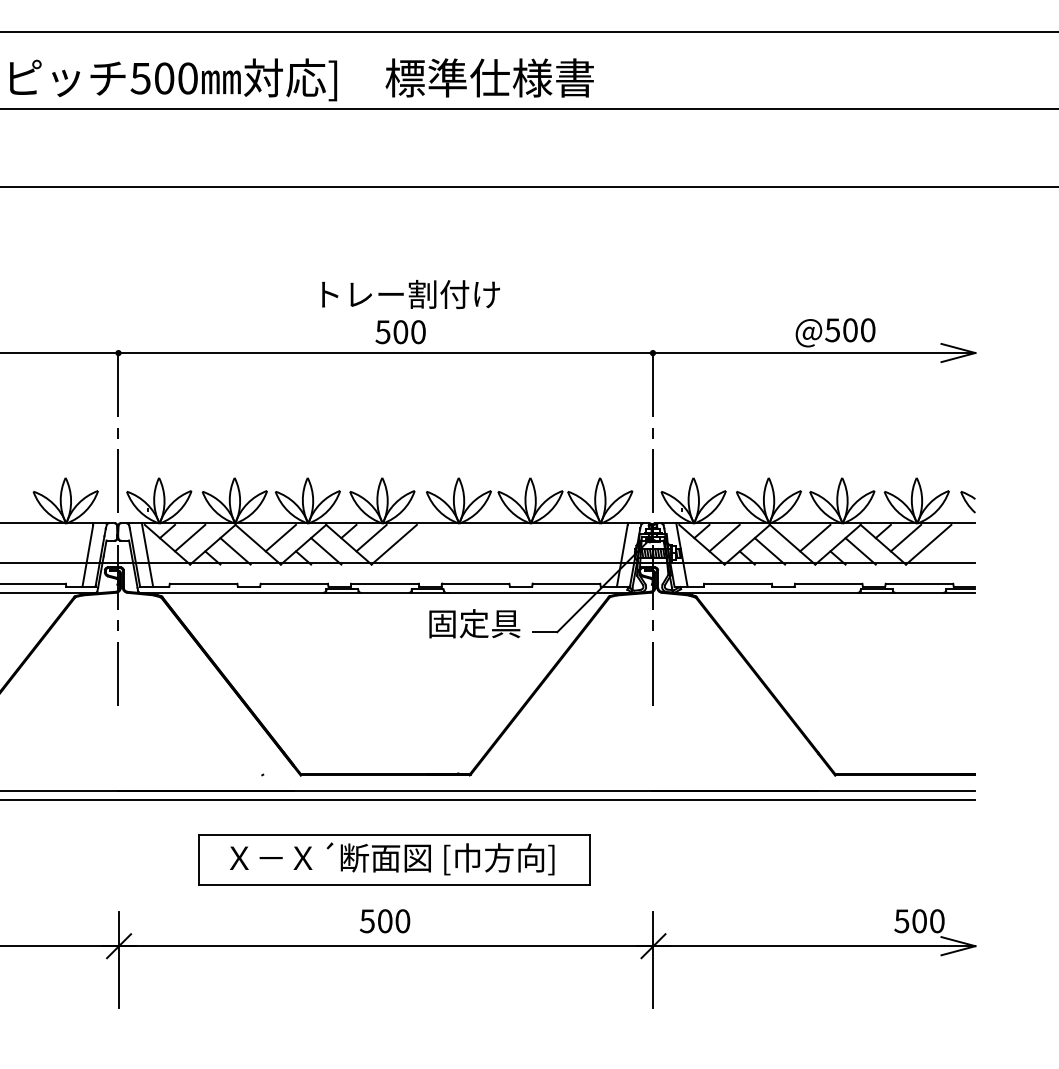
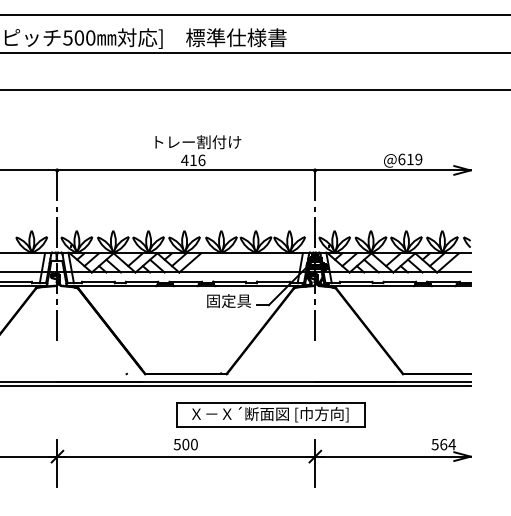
text: (850, 330) -> (410, 159), @500 -> @619
text: (400, 332) -> (193, 160), 500 -> 416
part: (392, 858) -> (270, 414), moved
text: (927, 921) -> (447, 444), 500 -> 564

